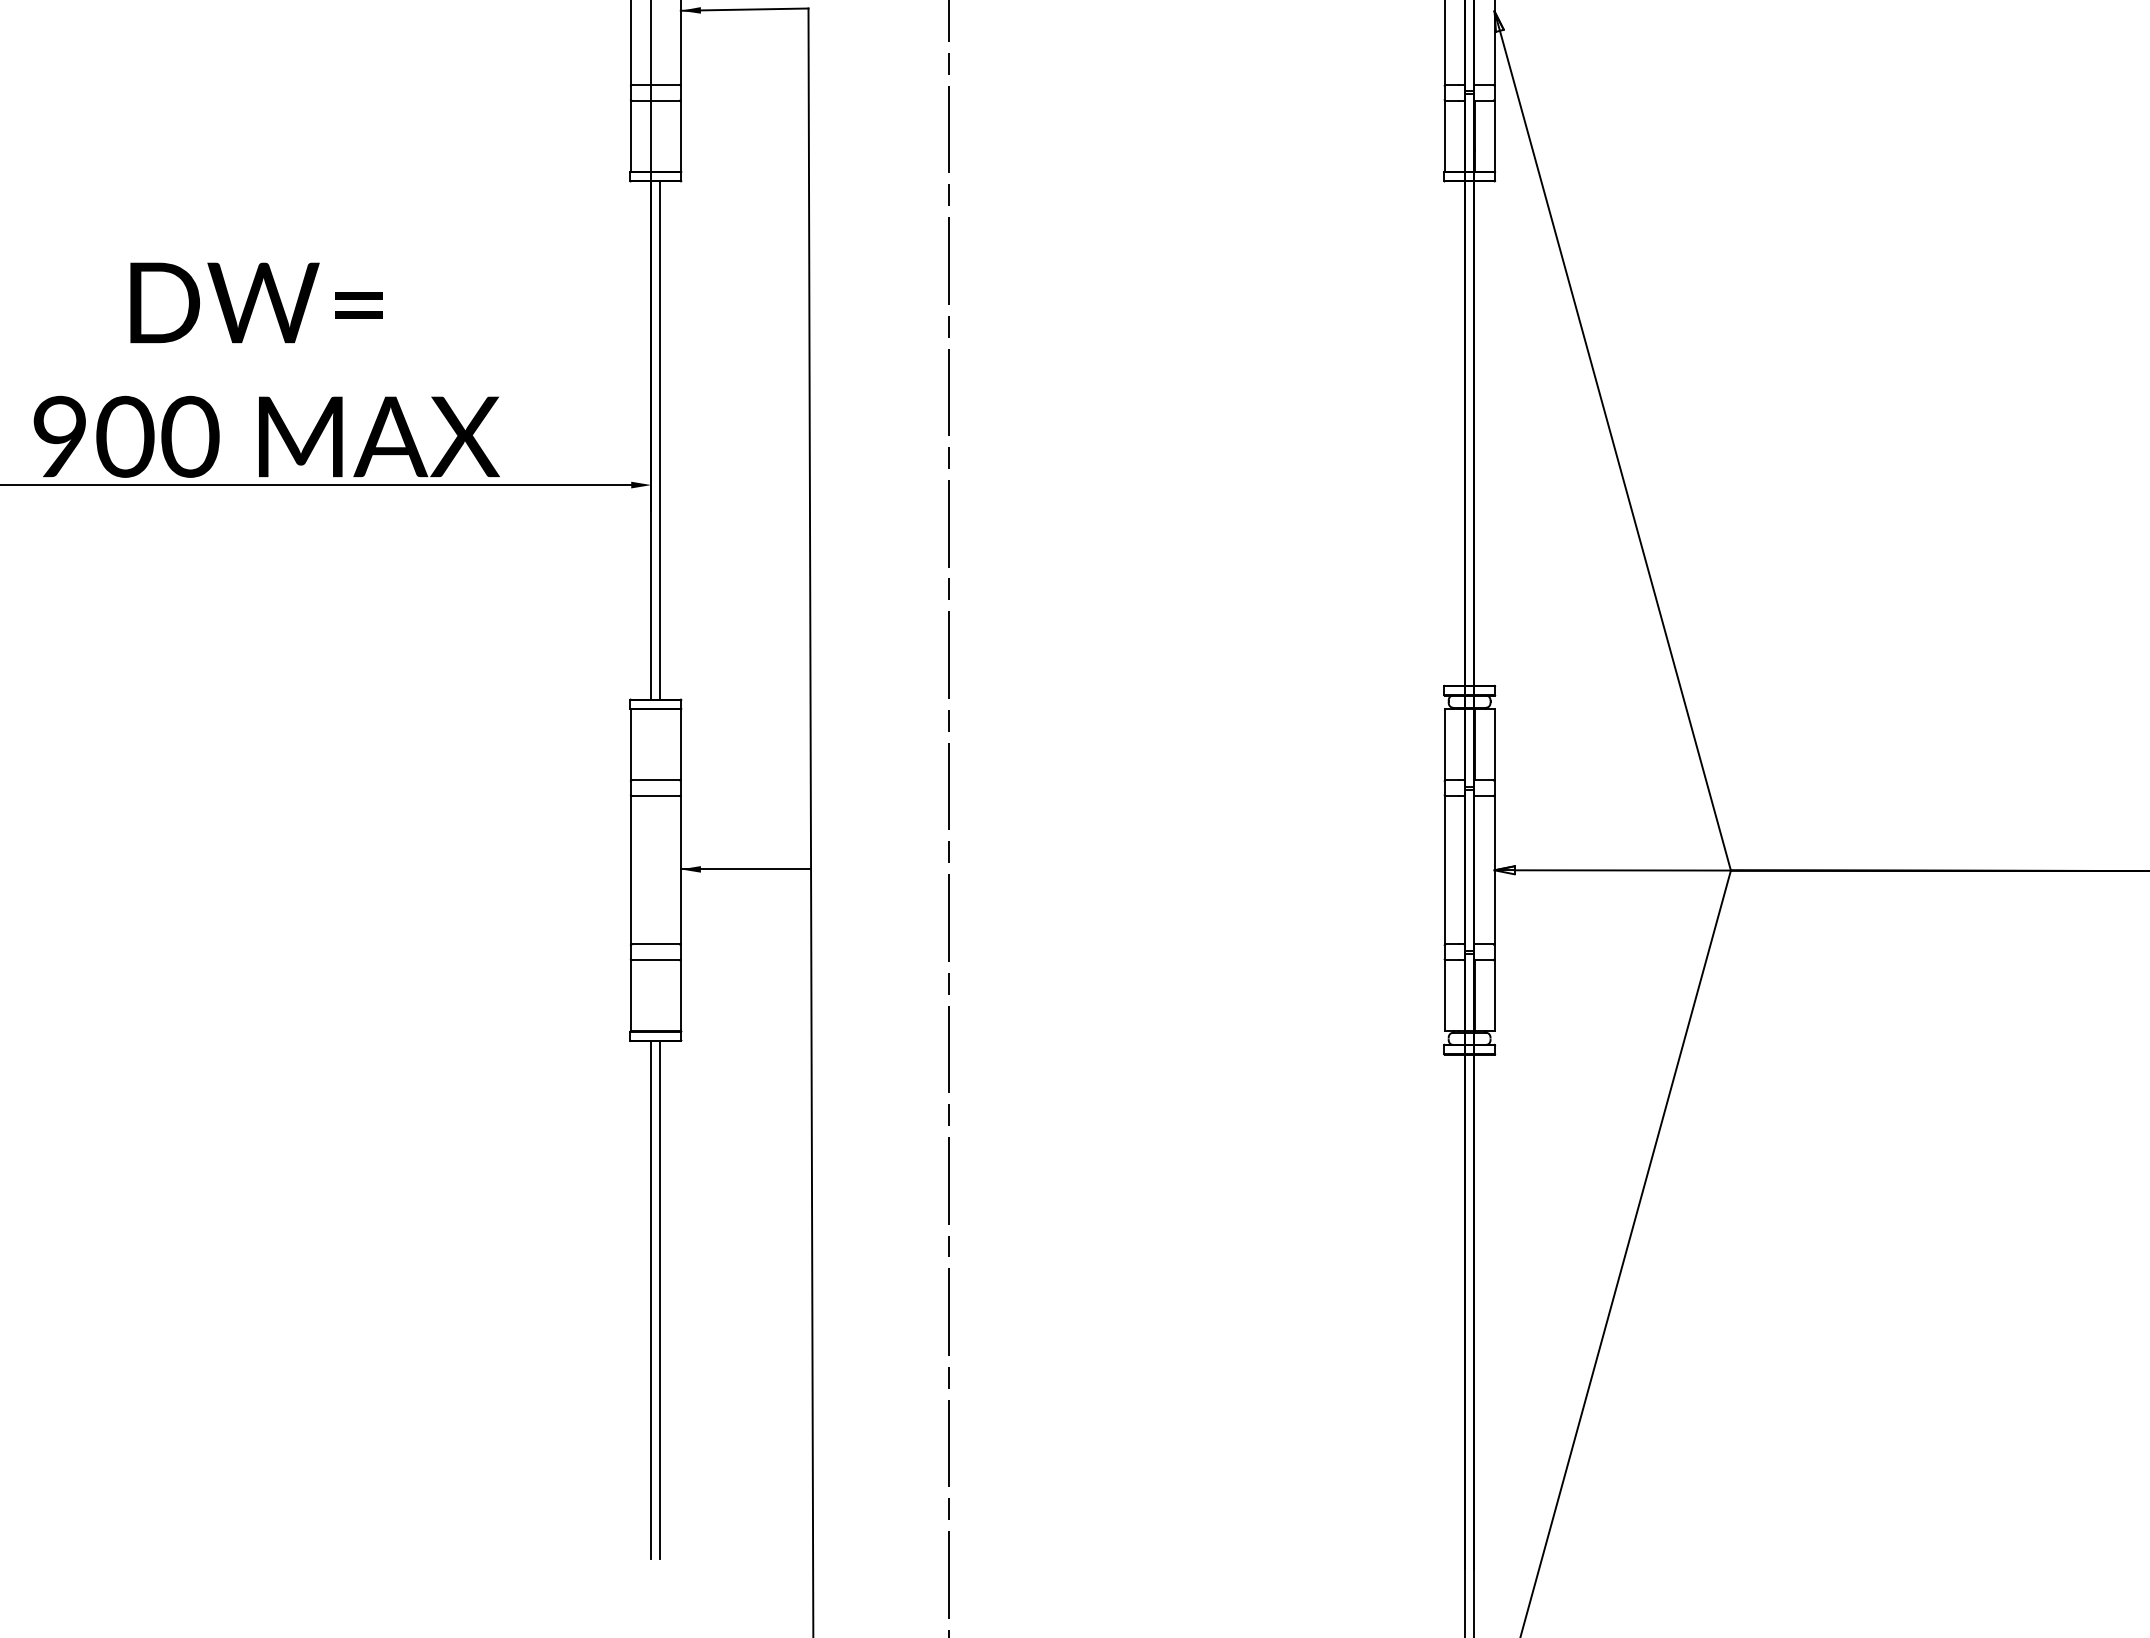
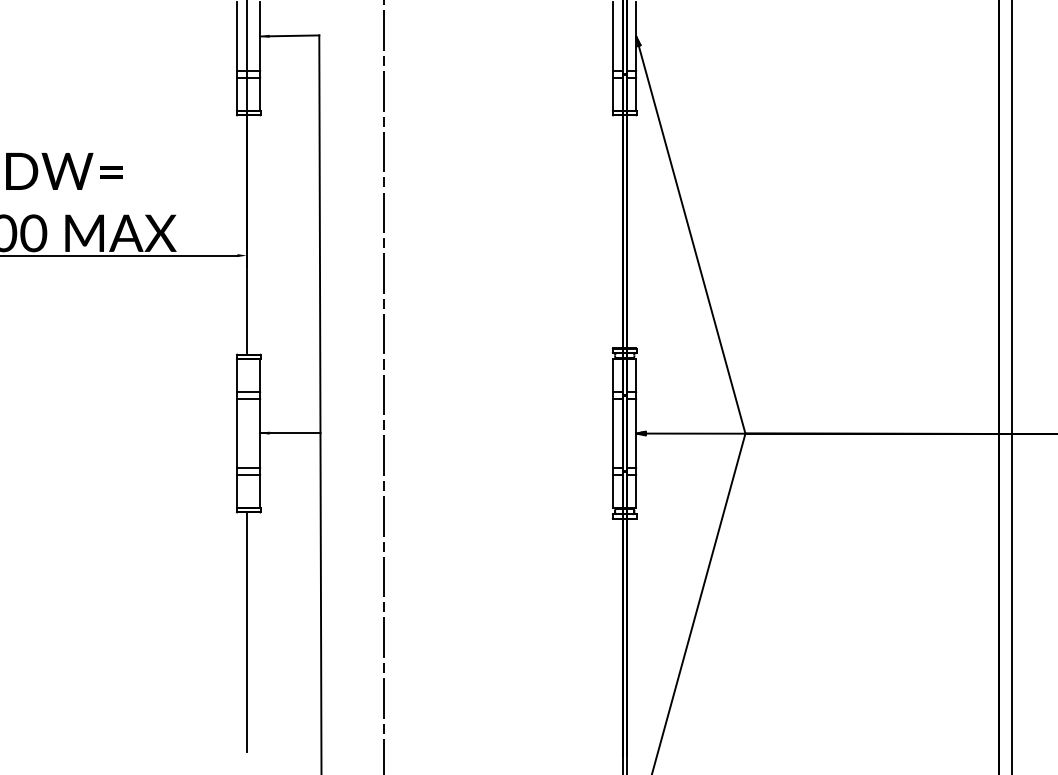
line: (659, 439) -> (250, 234), removed
line: (659, 1298) -> (250, 631), removed

